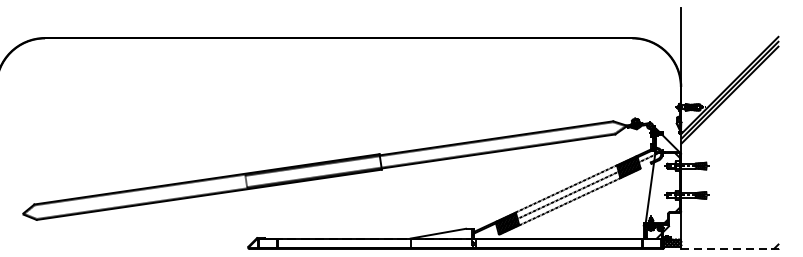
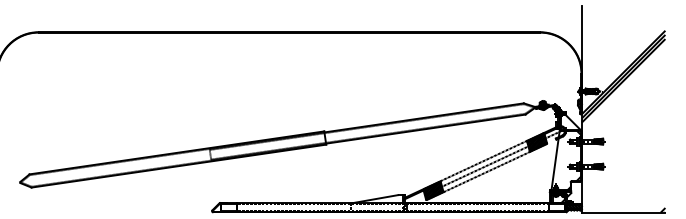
line: (730, 249) -> (623, 212), dashed -> solid

